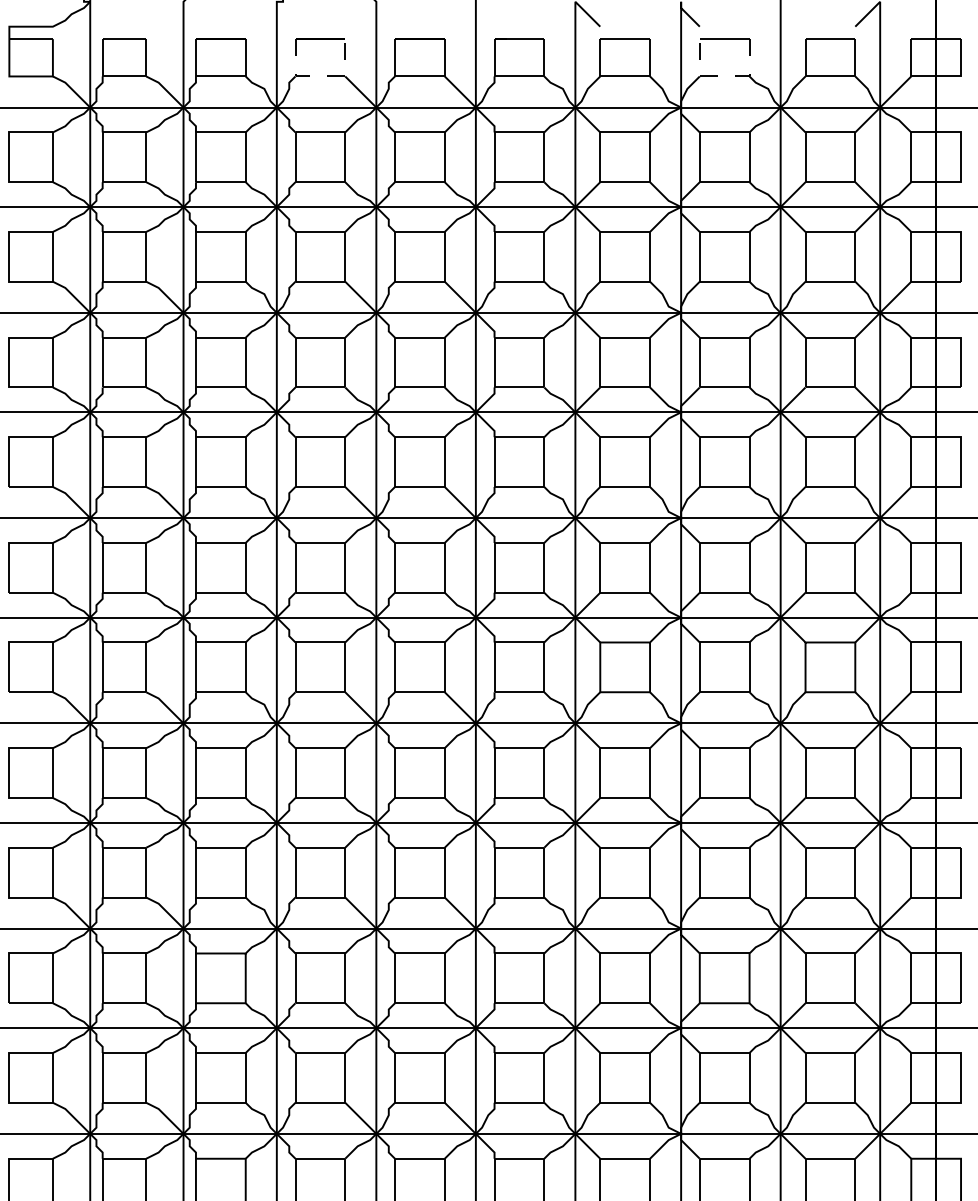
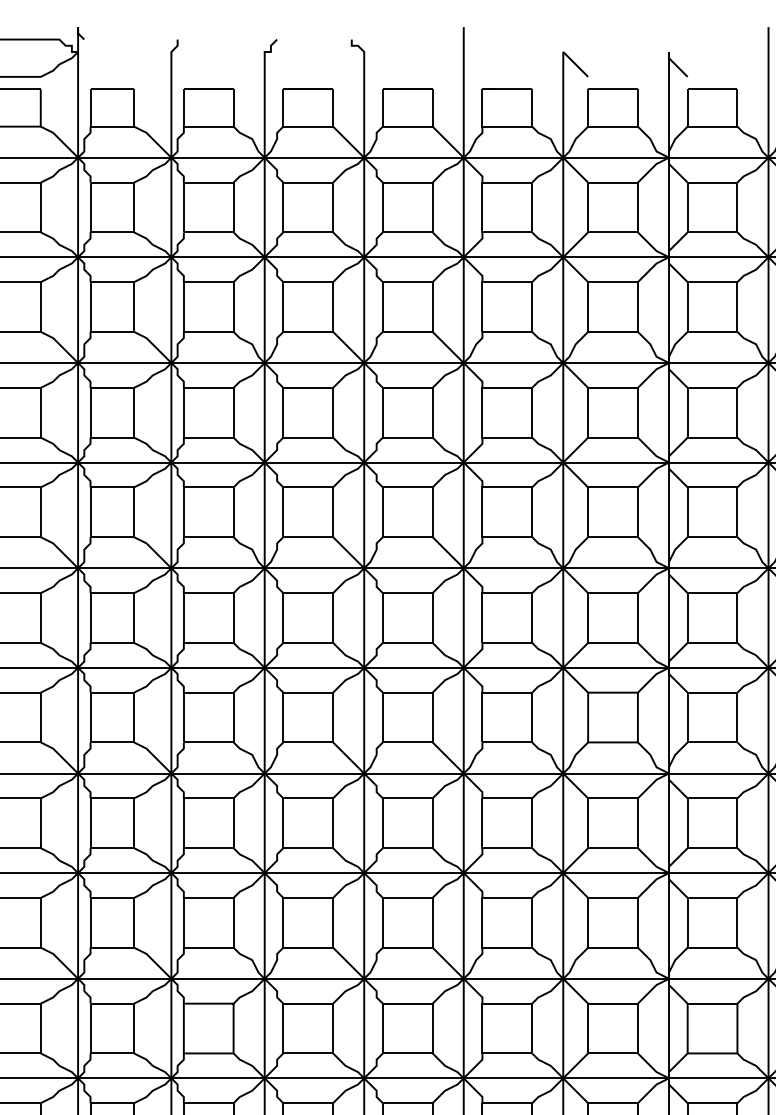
line: (320, 76) -> (308, 126), dashed -> solid
line: (724, 76) -> (712, 126), dashed -> solid

